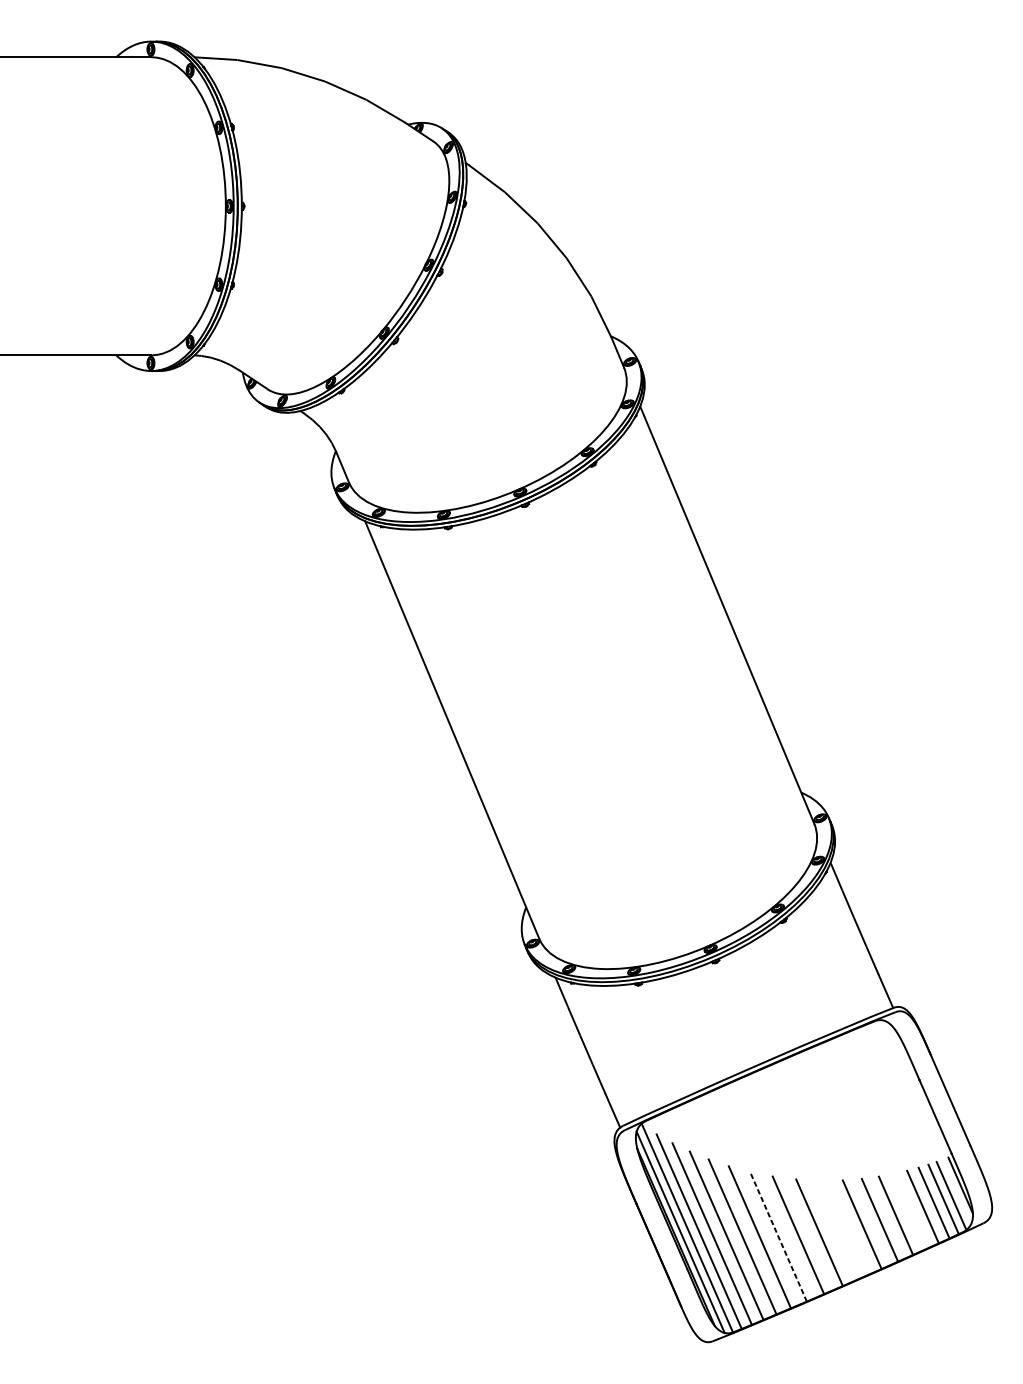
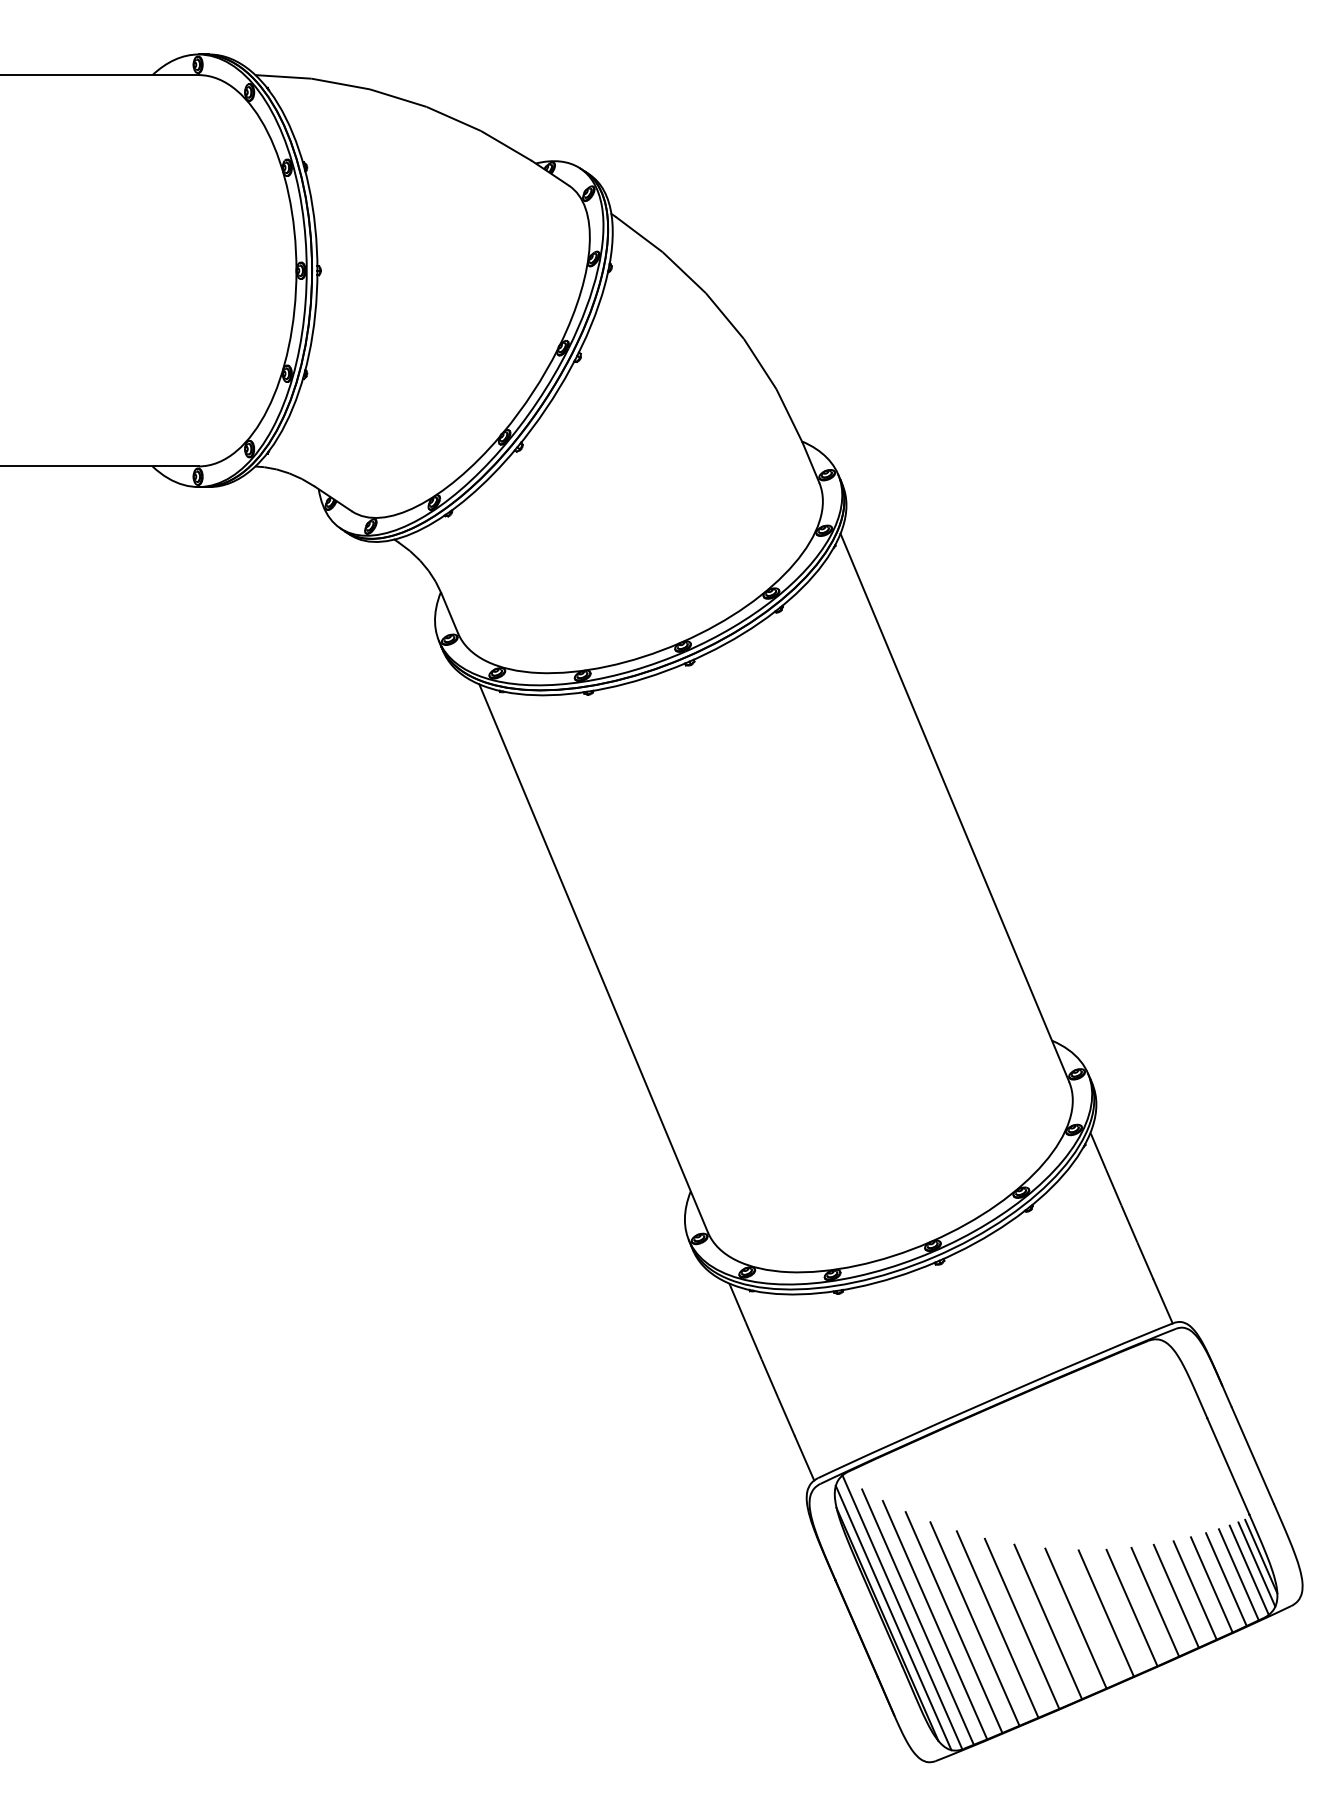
line: (957, 1191) -> (1256, 1564), added
line: (909, 1211) -> (1194, 1590), added
line: (842, 1228) -> (1105, 1613), added
line: (778, 1236) -> (1022, 1623), dashed -> solid

